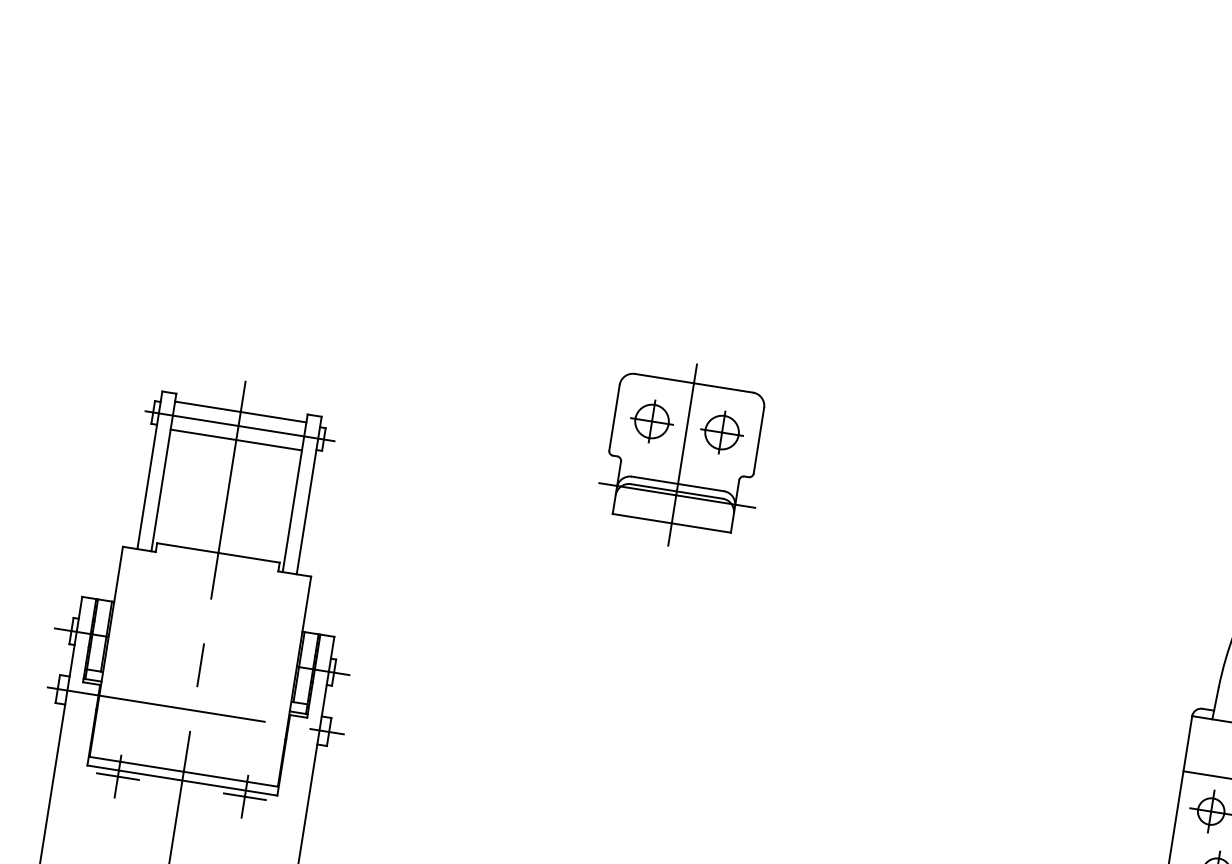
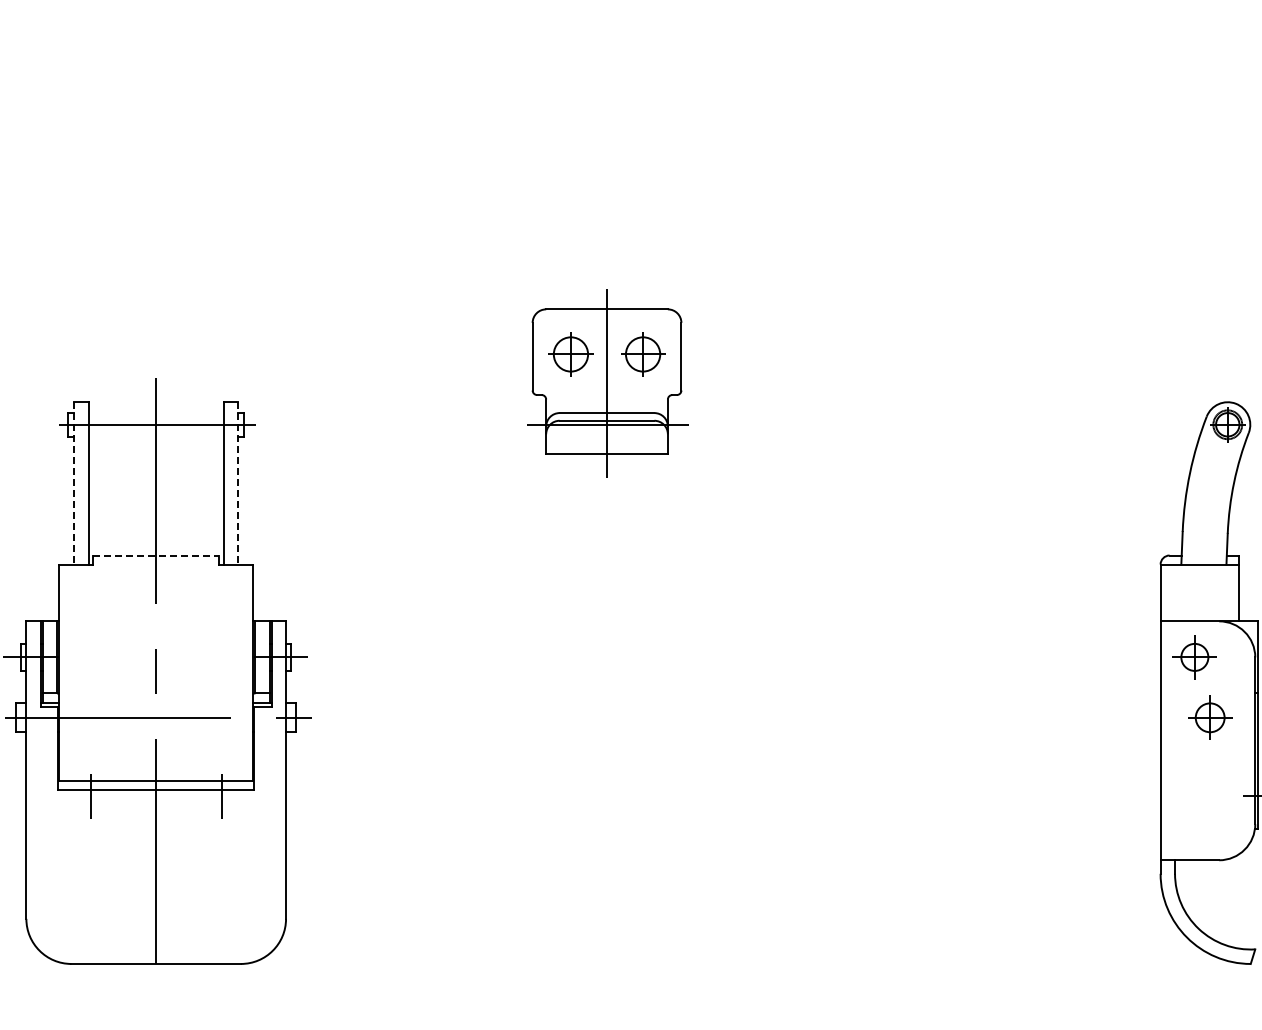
line: (240, 412) -> (155, 410), removed
line: (235, 440) -> (155, 439), removed
line: (150, 470) -> (74, 483), solid -> dashed
line: (309, 495) -> (238, 483), solid -> dashed
line: (218, 552) -> (156, 555), solid -> dashed
line: (117, 776) -> (90, 796), removed
line: (244, 796) -> (221, 796), removed

